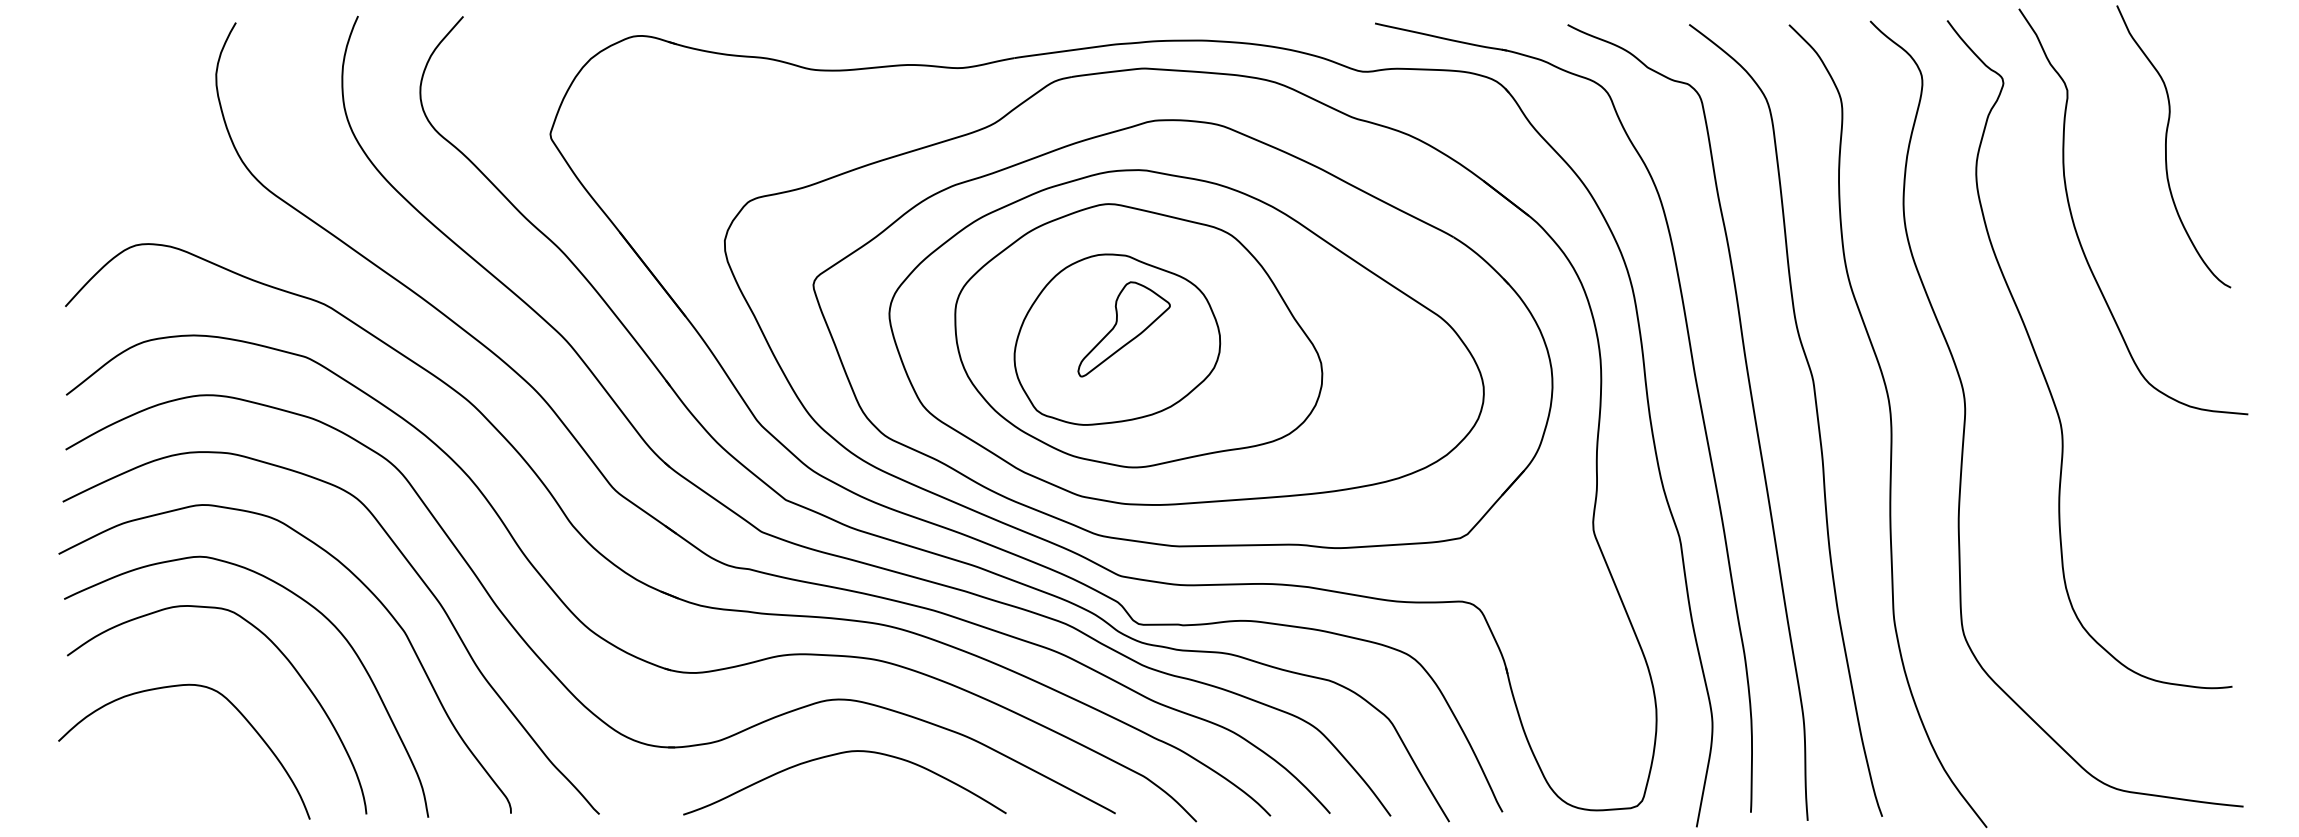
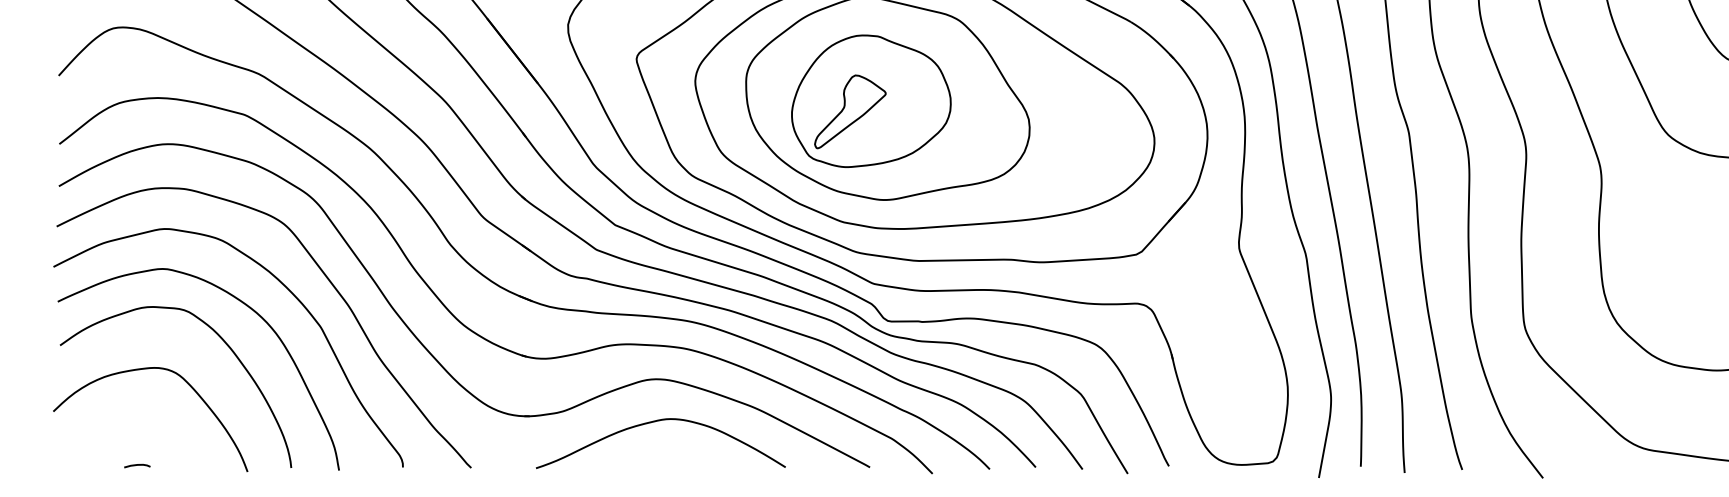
part: (1123, 329) -> (849, 111), moved
curve: (167, 811) -> (137, 465), added

